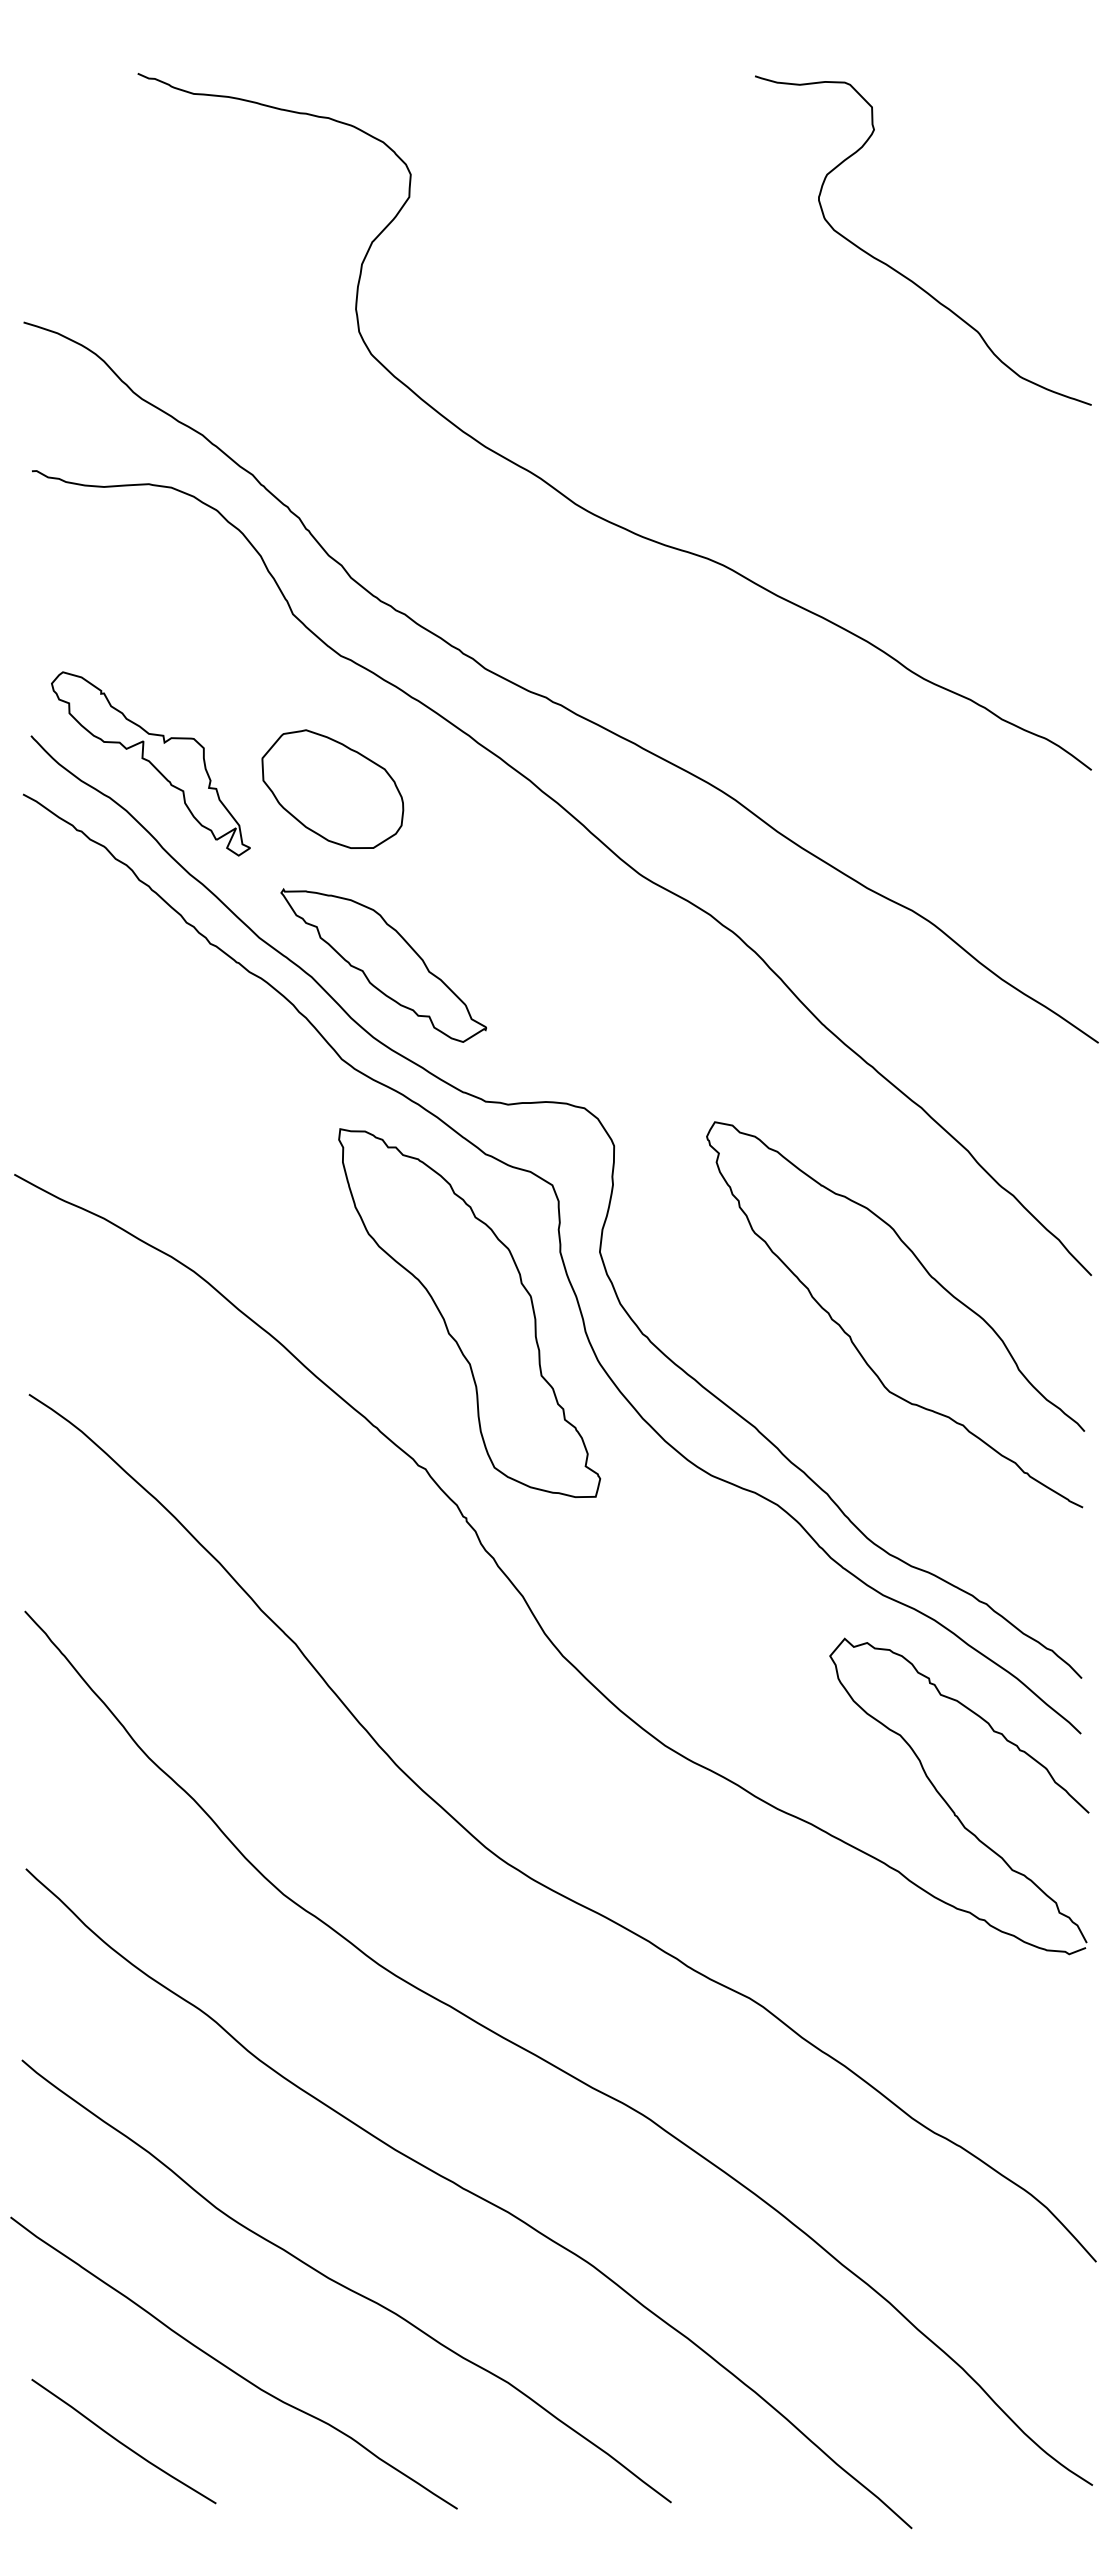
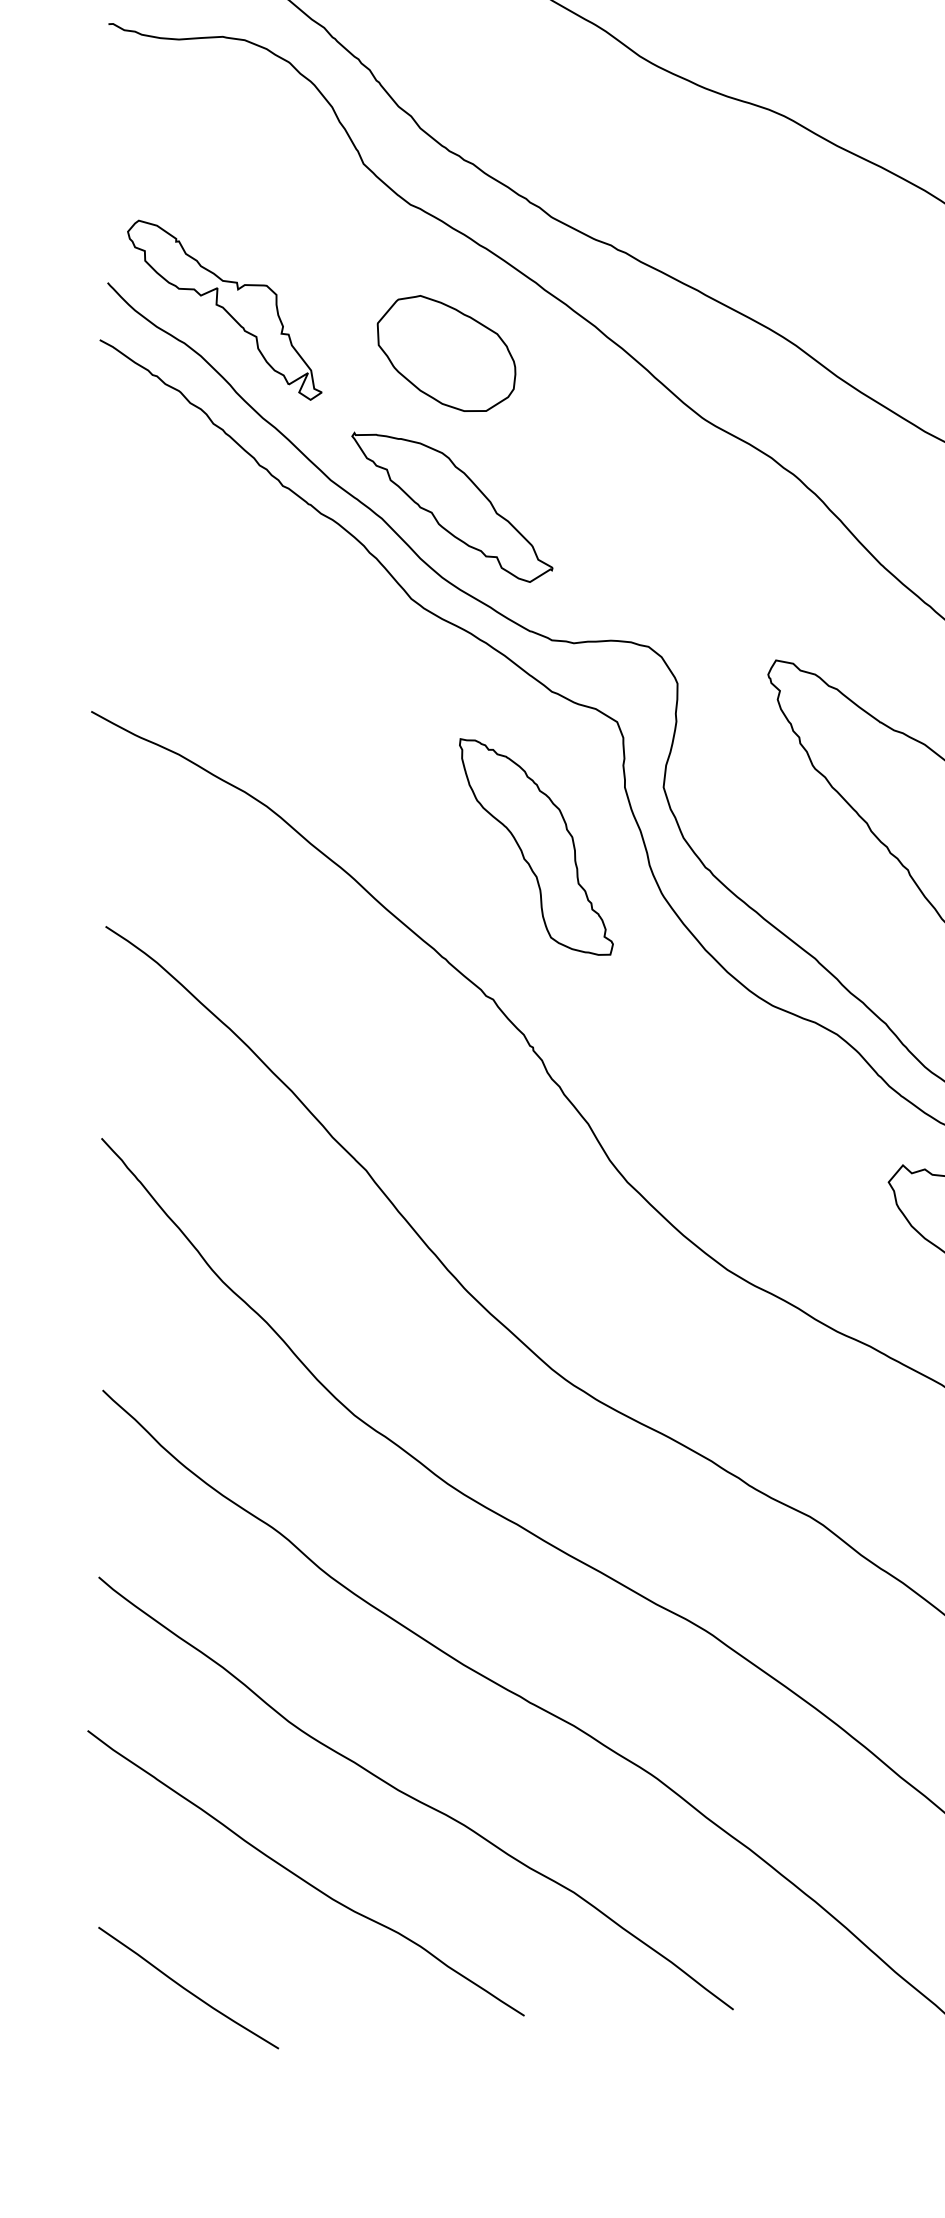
part: (332, 788) -> (446, 352), moved
part: (469, 1312) -> (536, 846), size x0.6
curve: (122, 2442) -> (187, 1989), moved

